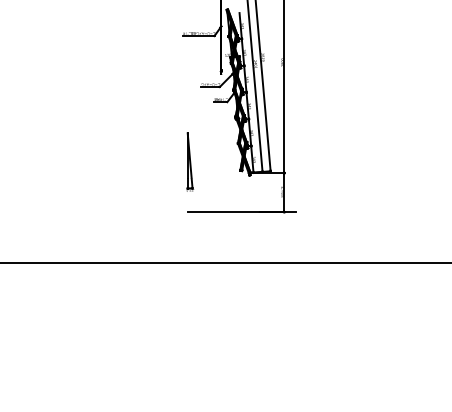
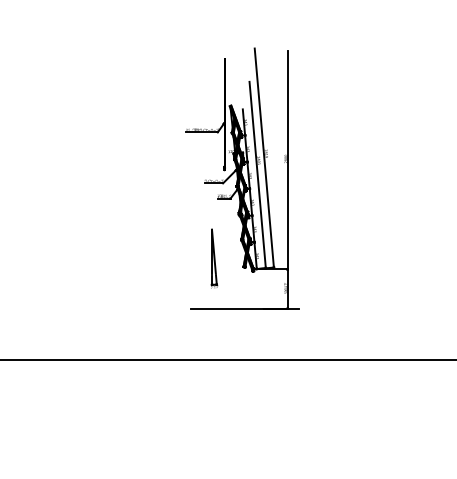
part: (190, 162) -> (214, 258), moved

